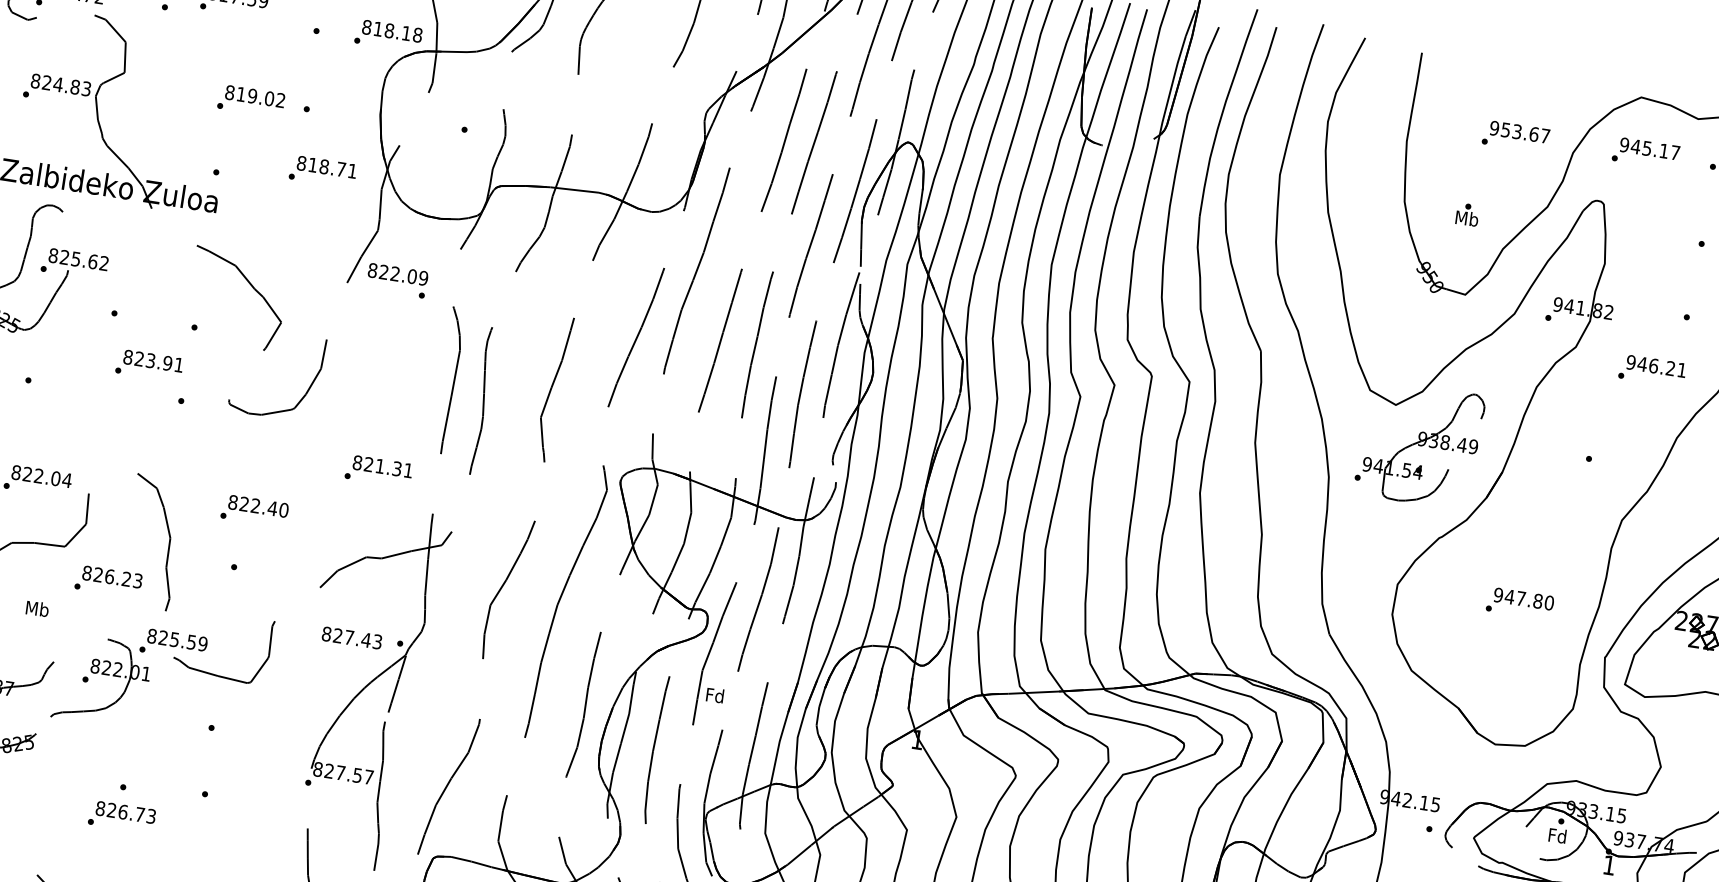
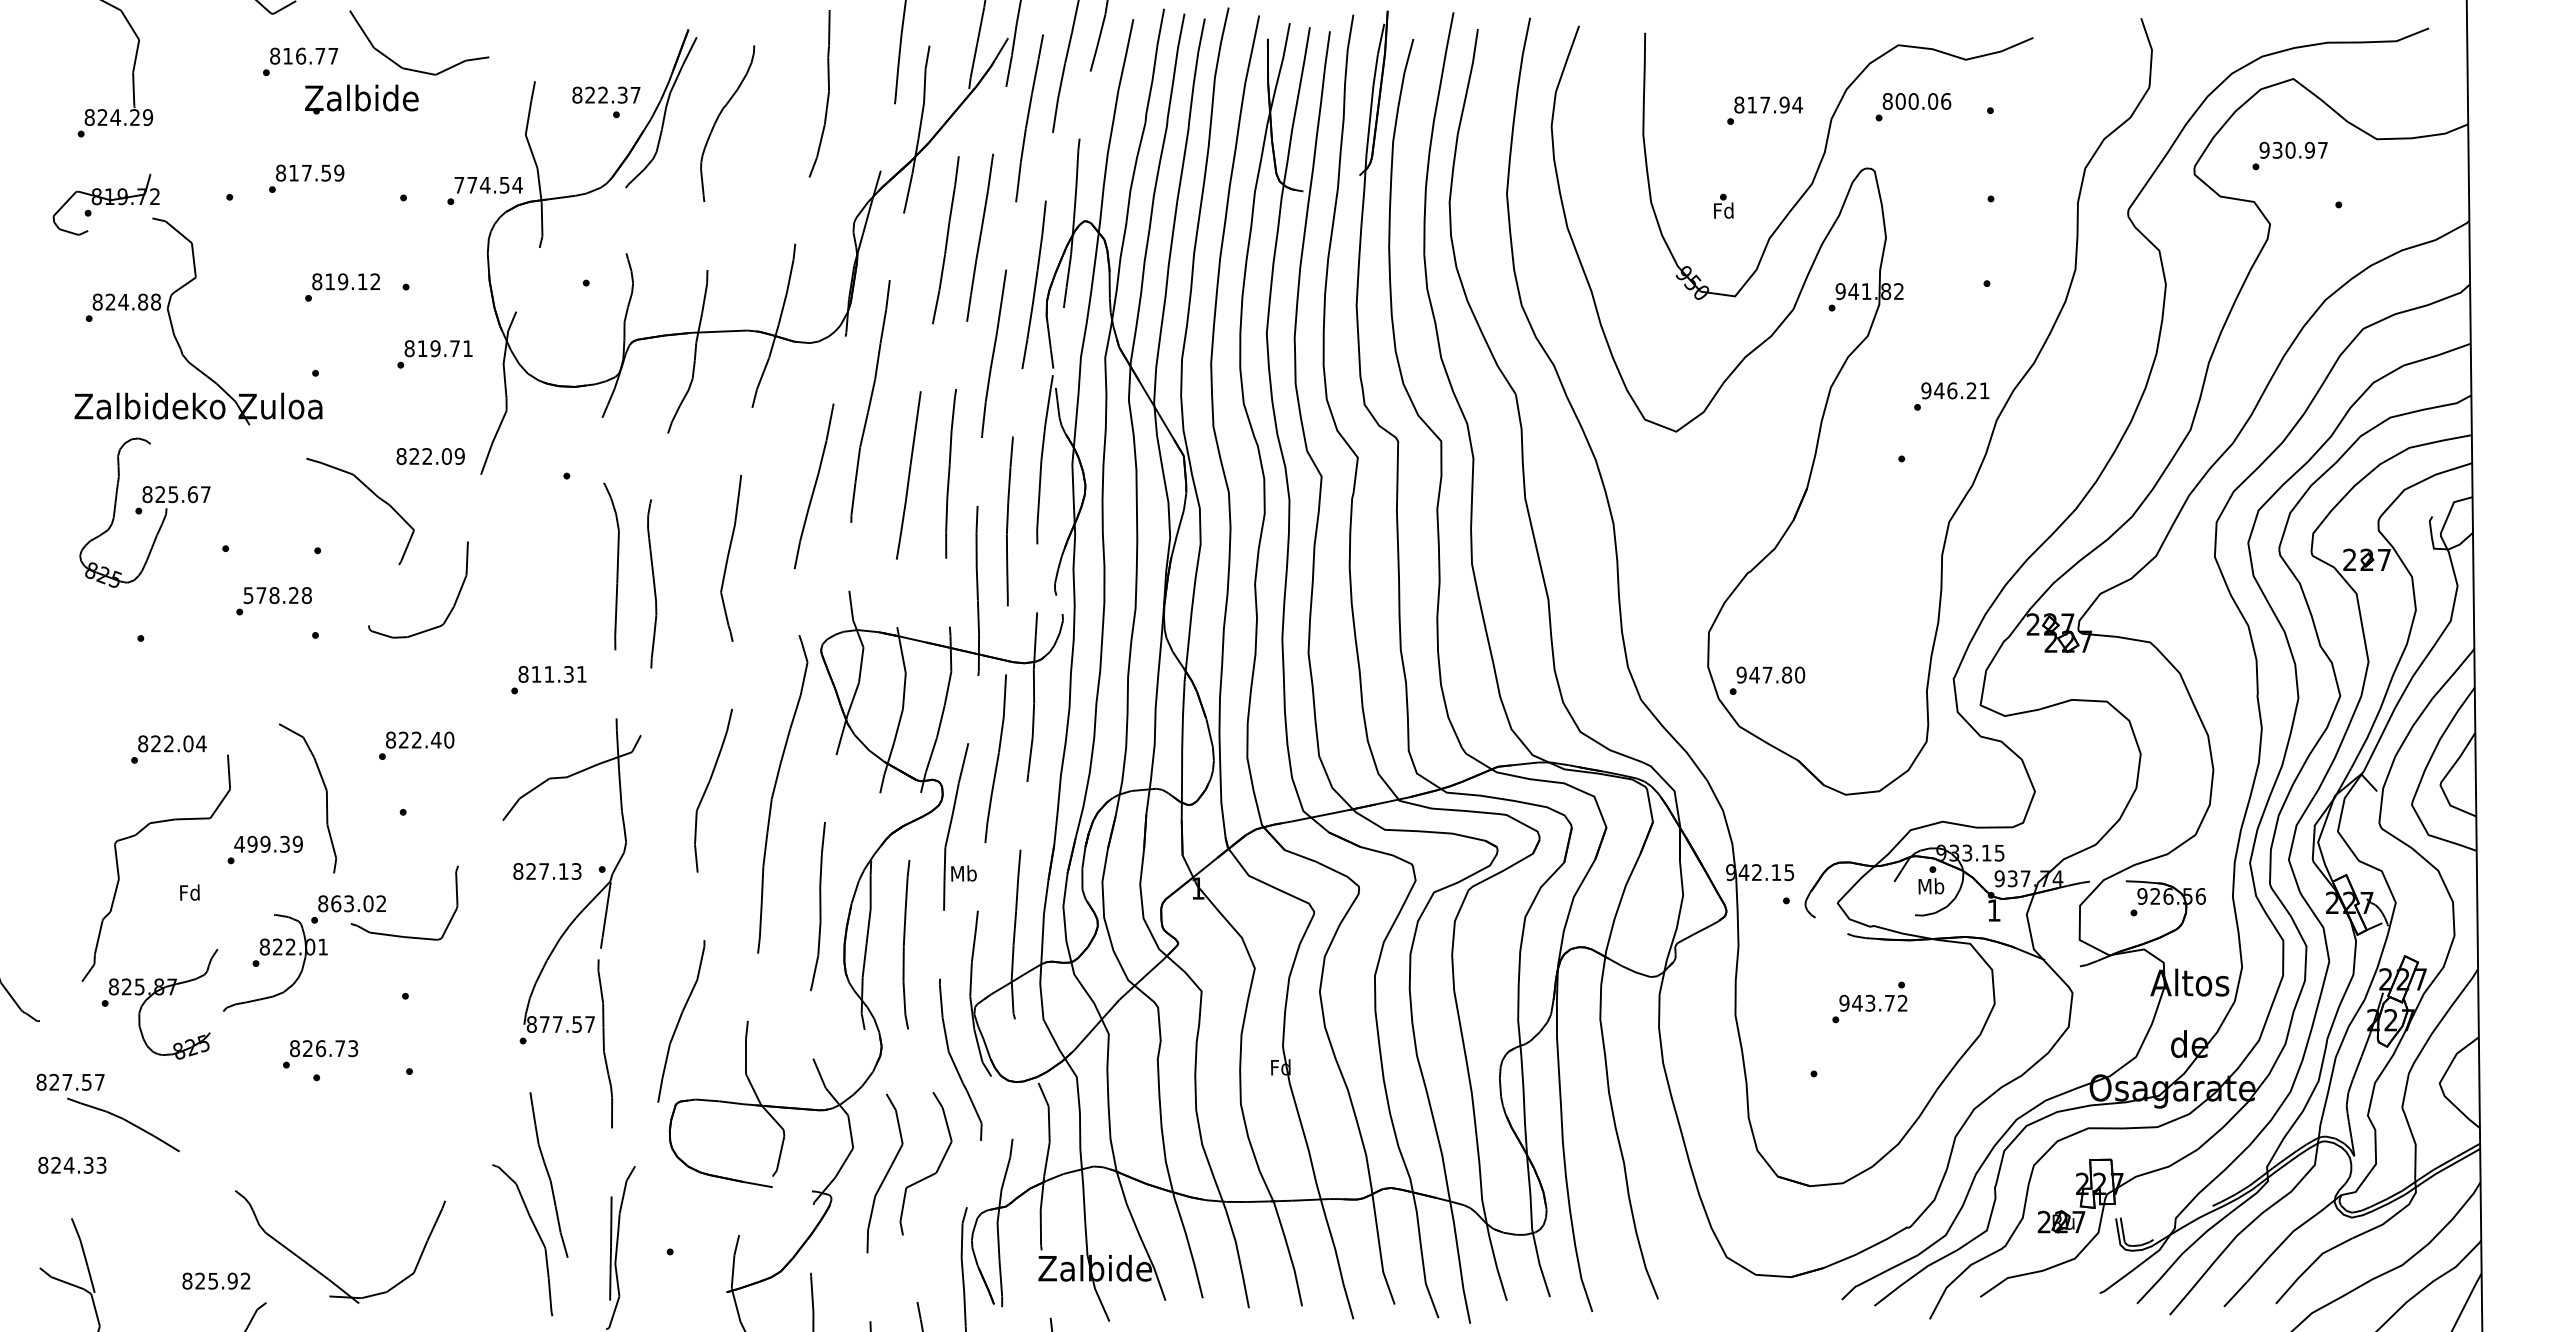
text: (392, 30) -> (488, 184), 818.18 -> 774.54
text: (87, 88) -> (156, 301), 824.83 -> 824.88
text: (269, 98) -> (362, 281), 819.02 -> 819.12
text: (1520, 131) -> (1768, 104), 953.67 -> 817.94
text: (1649, 148) -> (1916, 101), 945.17 -> 800.06
text: (324, 166) -> (435, 348), 818.71 -> 819.71
text: (1466, 218) -> (1723, 210), Mb -> Fd
text: (104, 263) -> (205, 494), 825.62 -> 825.67
text: (397, 274) -> (430, 456), moved
text: (153, 361) -> (277, 595), 823.91 -> 578.28
text: (1652, 370) -> (1951, 396), moved
part: (1419, 445) -> (1709, 472), removed
text: (368, 464) -> (536, 674), 821.31 -> 811.31
text: (112, 576) -> (268, 843), 826.23 -> 499.39
text: (1520, 603) -> (1767, 680), moved
text: (36, 608) -> (189, 892), Mb -> Fd
text: (182, 640) -> (358, 903), 825.59 -> 863.02
text: (366, 640) -> (563, 871), 827.43 -> 827.13
text: (714, 695) -> (963, 873), Fd -> Mb
text: (329, 771) -> (544, 1024), 827.57 -> 877.57
text: (122, 817) -> (320, 1054), moved
text: (1557, 835) -> (1931, 886), Fd -> Mb

